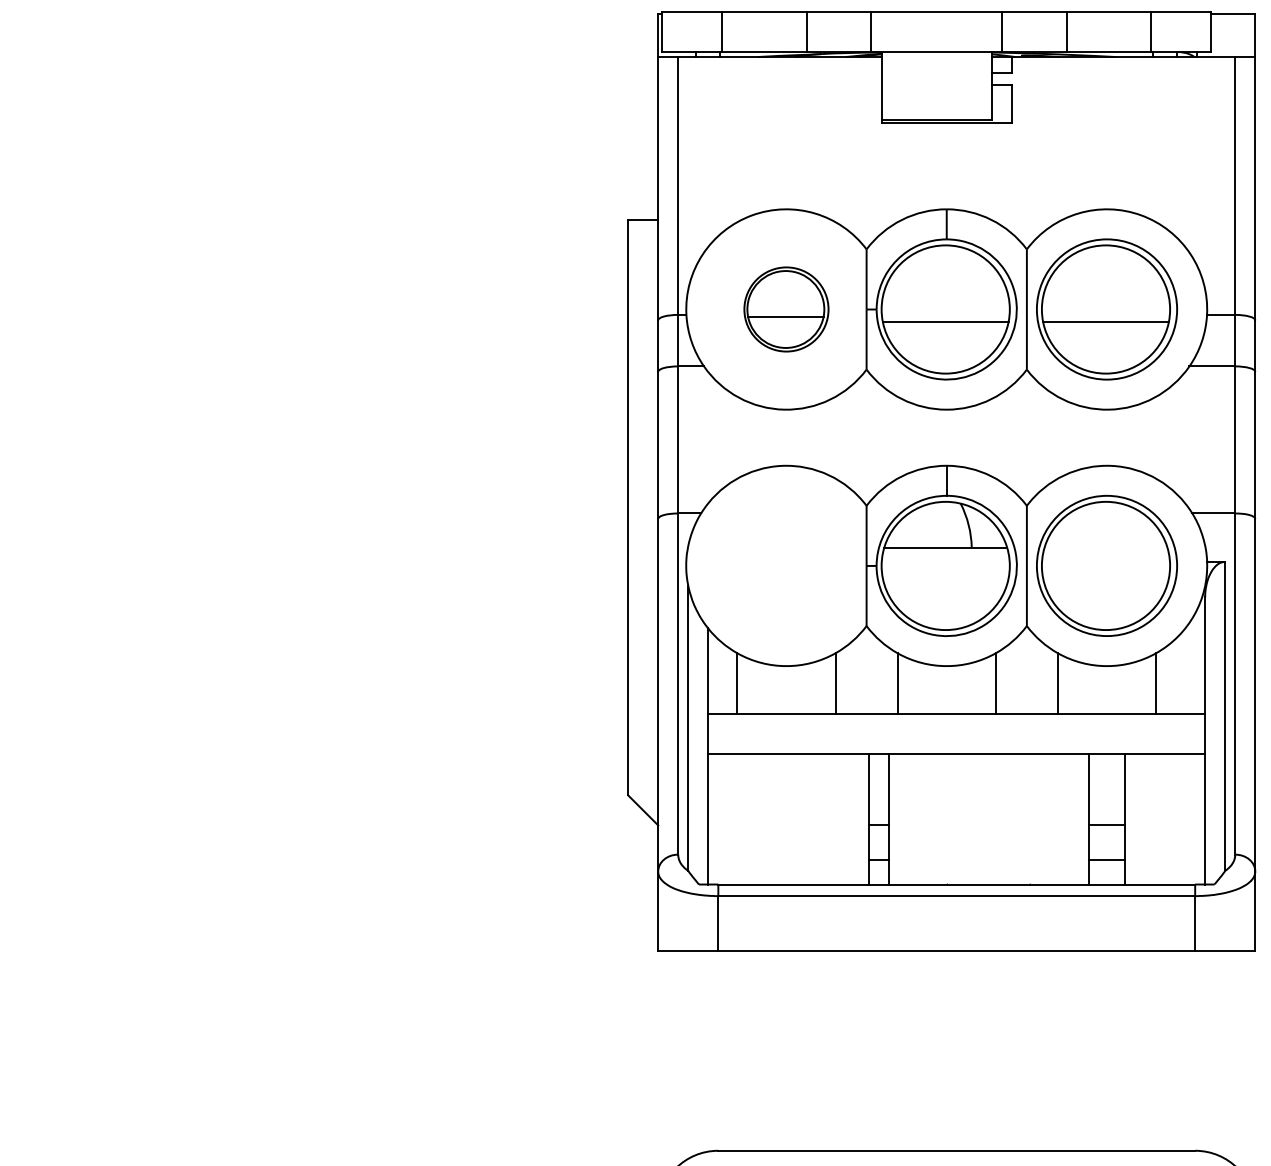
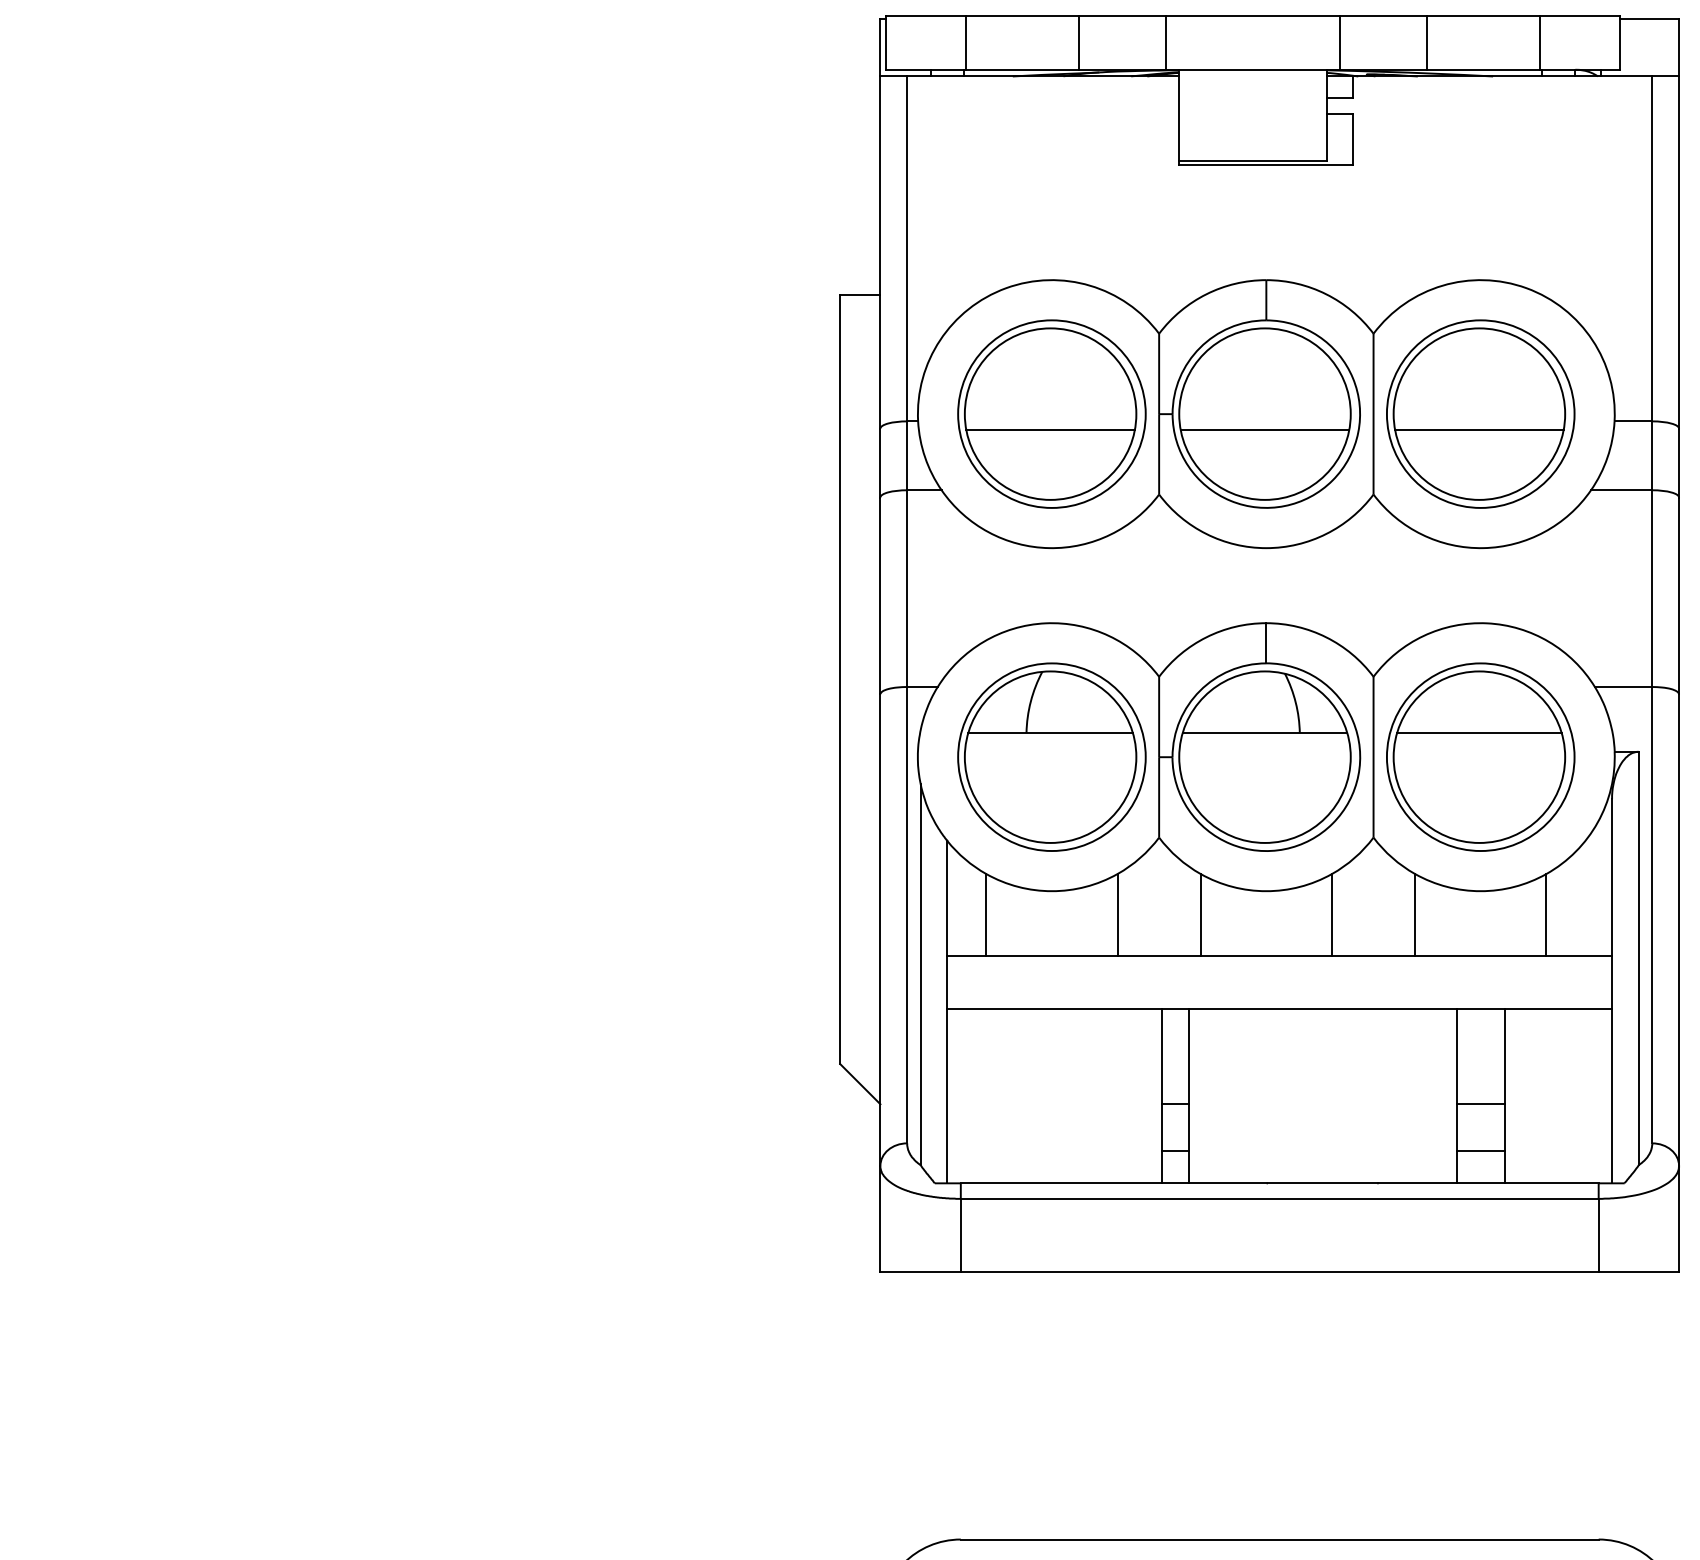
part: (786, 309) -> (1051, 414), size x1.67
line: (1105, 547) -> (1478, 732), added
part: (786, 565) -> (1051, 756), added

